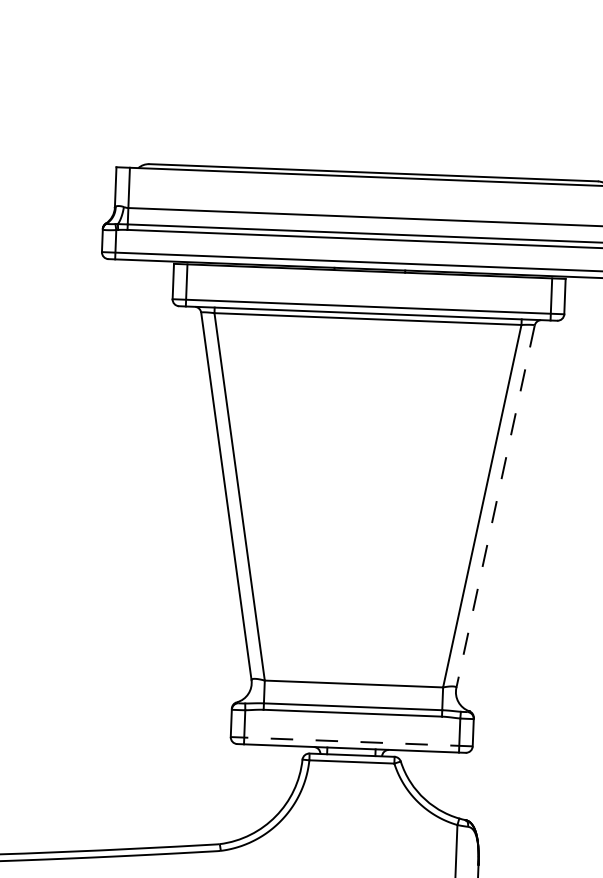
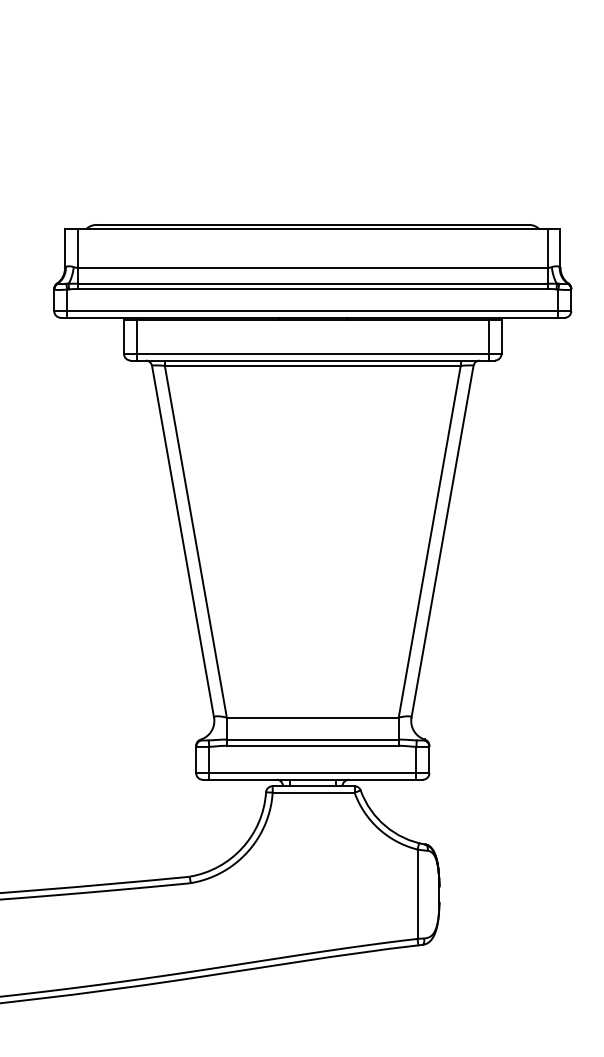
line: (495, 506) -> (442, 541), dashed -> solid
line: (351, 741) -> (312, 773), dashed -> solid

